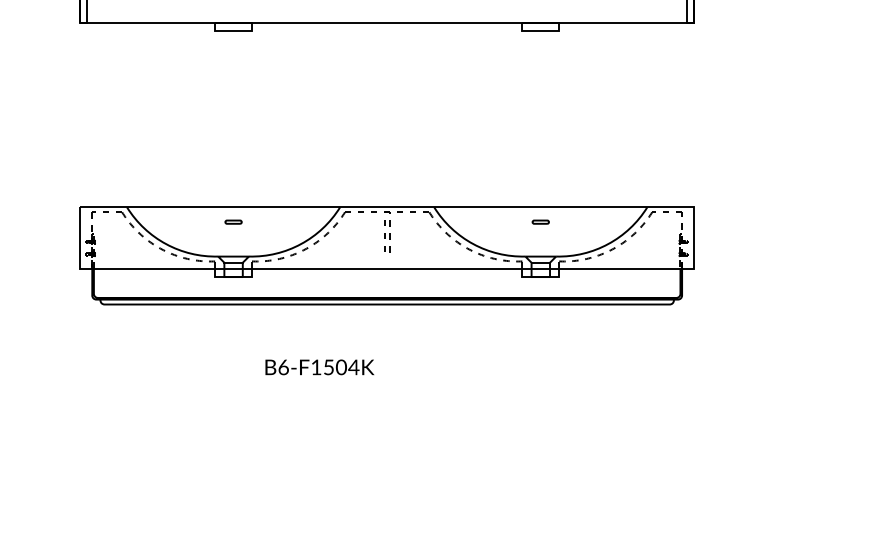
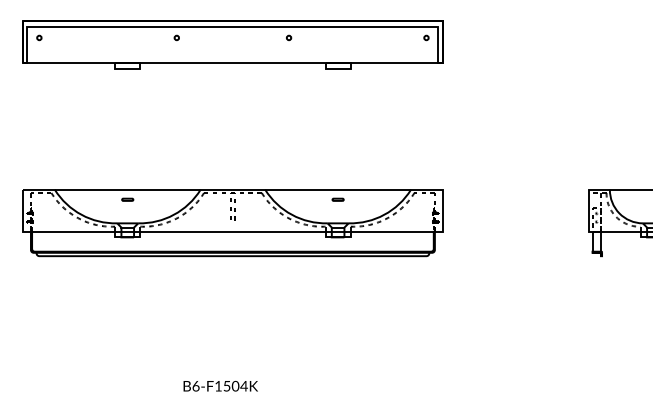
text: (319, 366) -> (220, 385), moved

